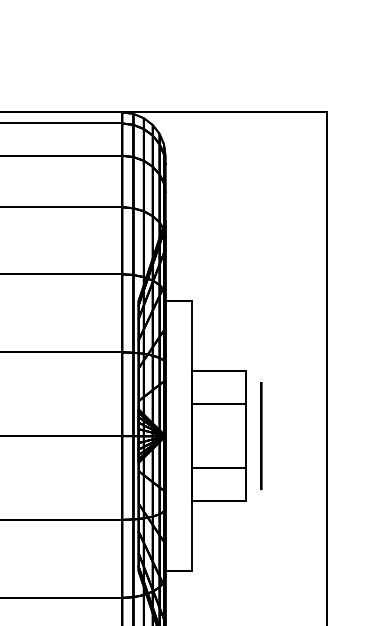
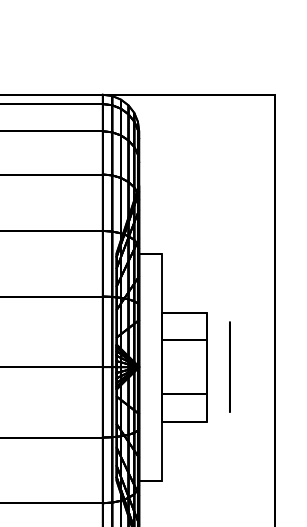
circle: (261, 435) -> (230, 366), moved

